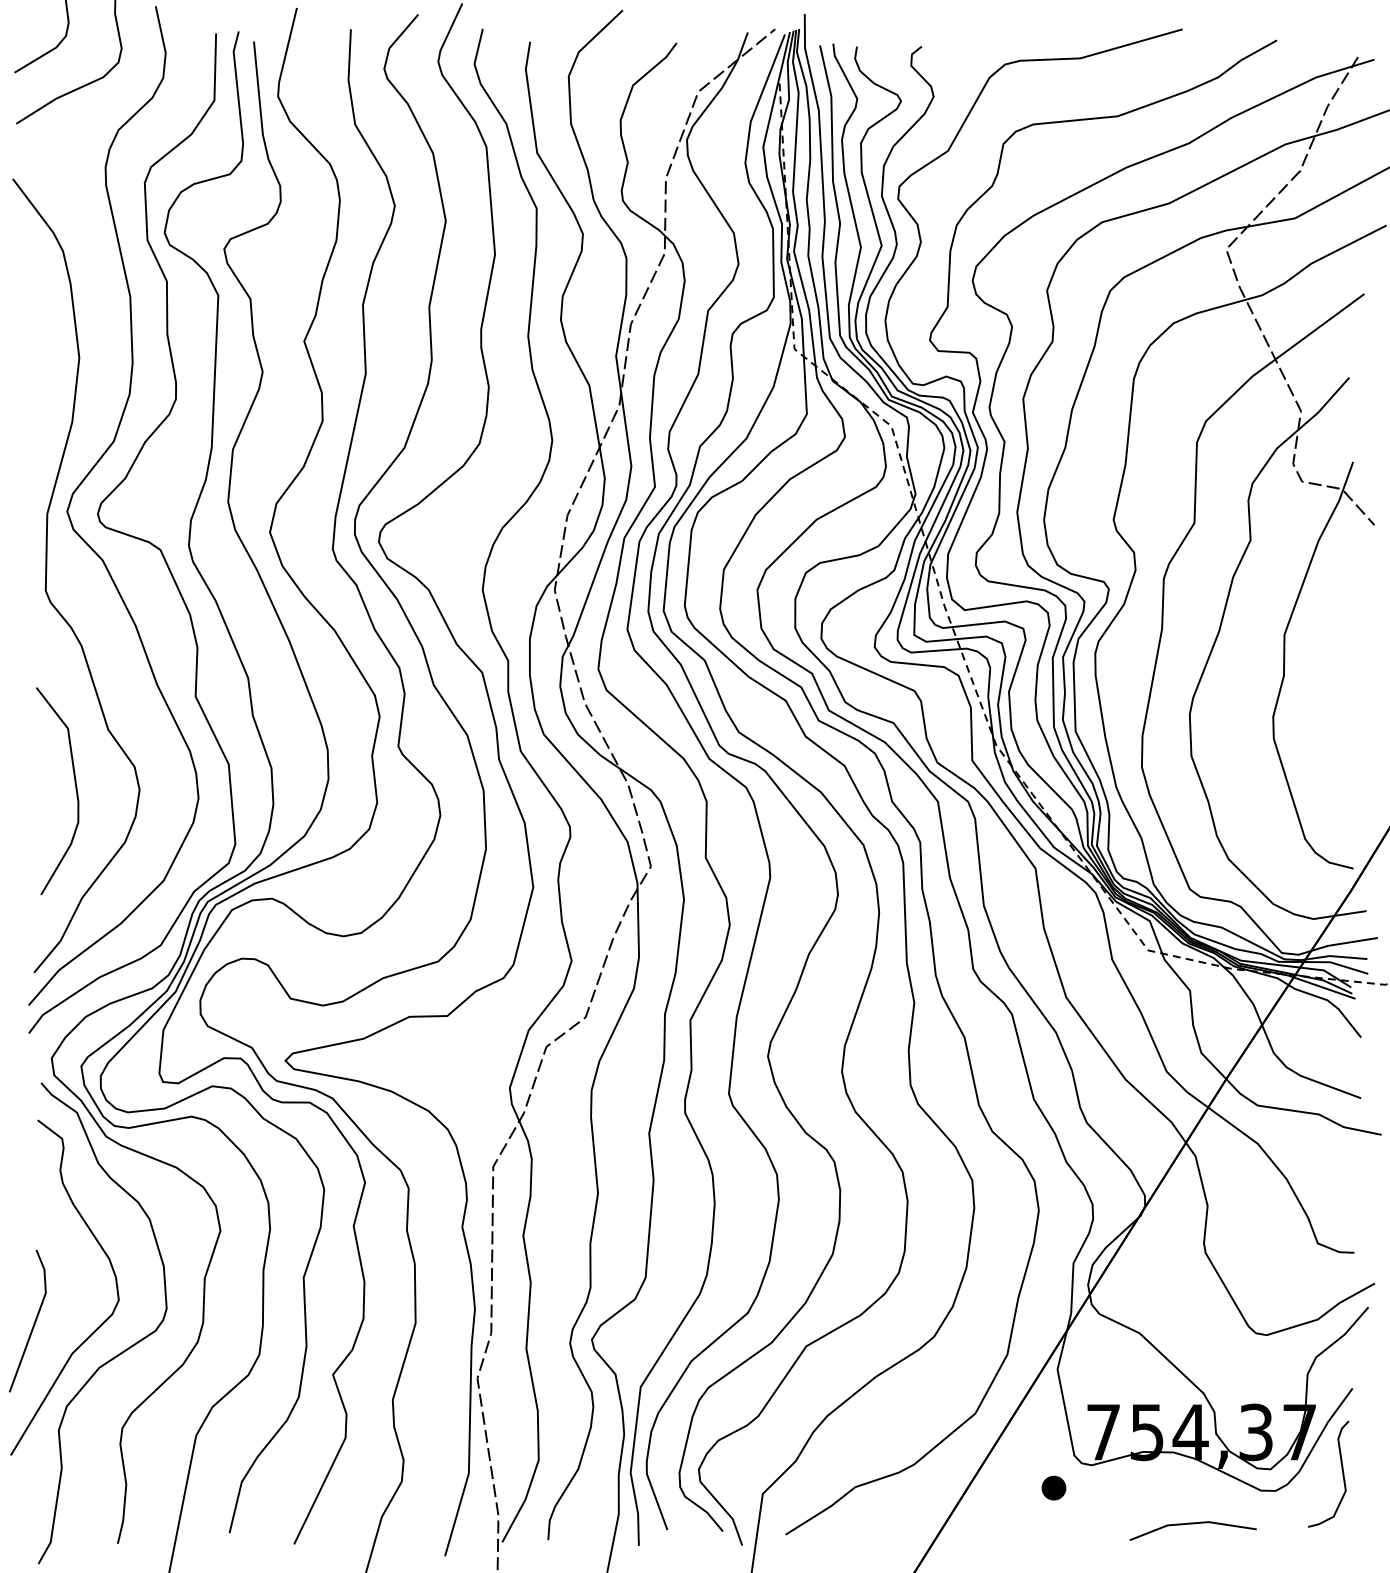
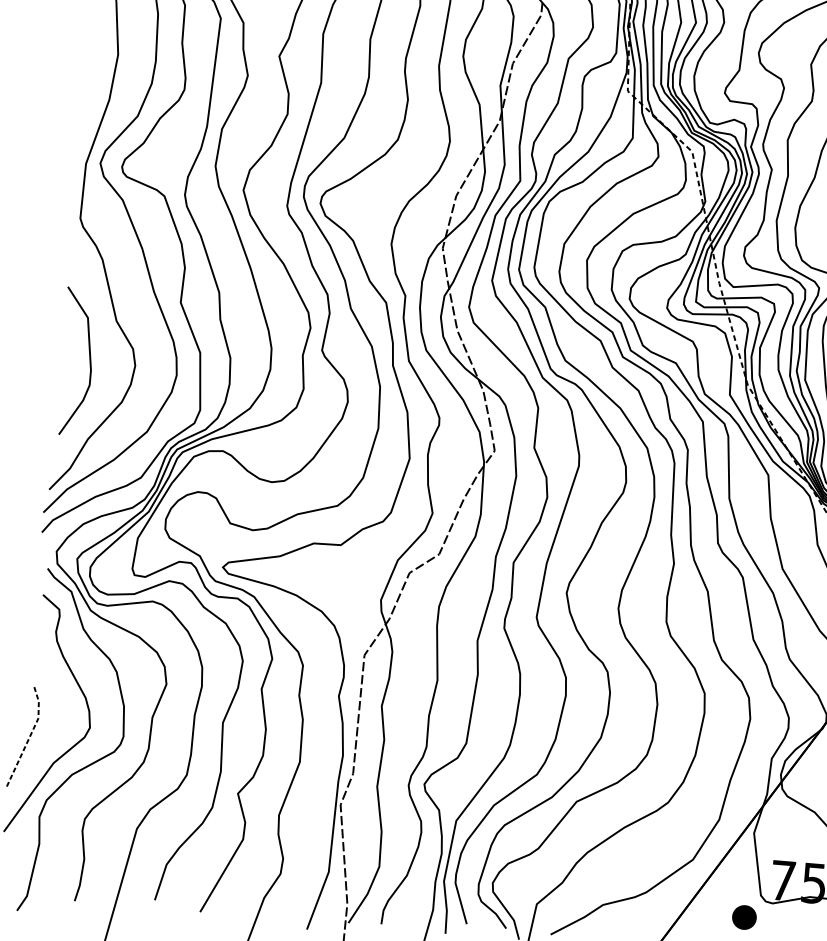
line: (35, 1320) -> (29, 737), solid -> dashed
part: (1053, 1487) -> (744, 917), size x1.4

